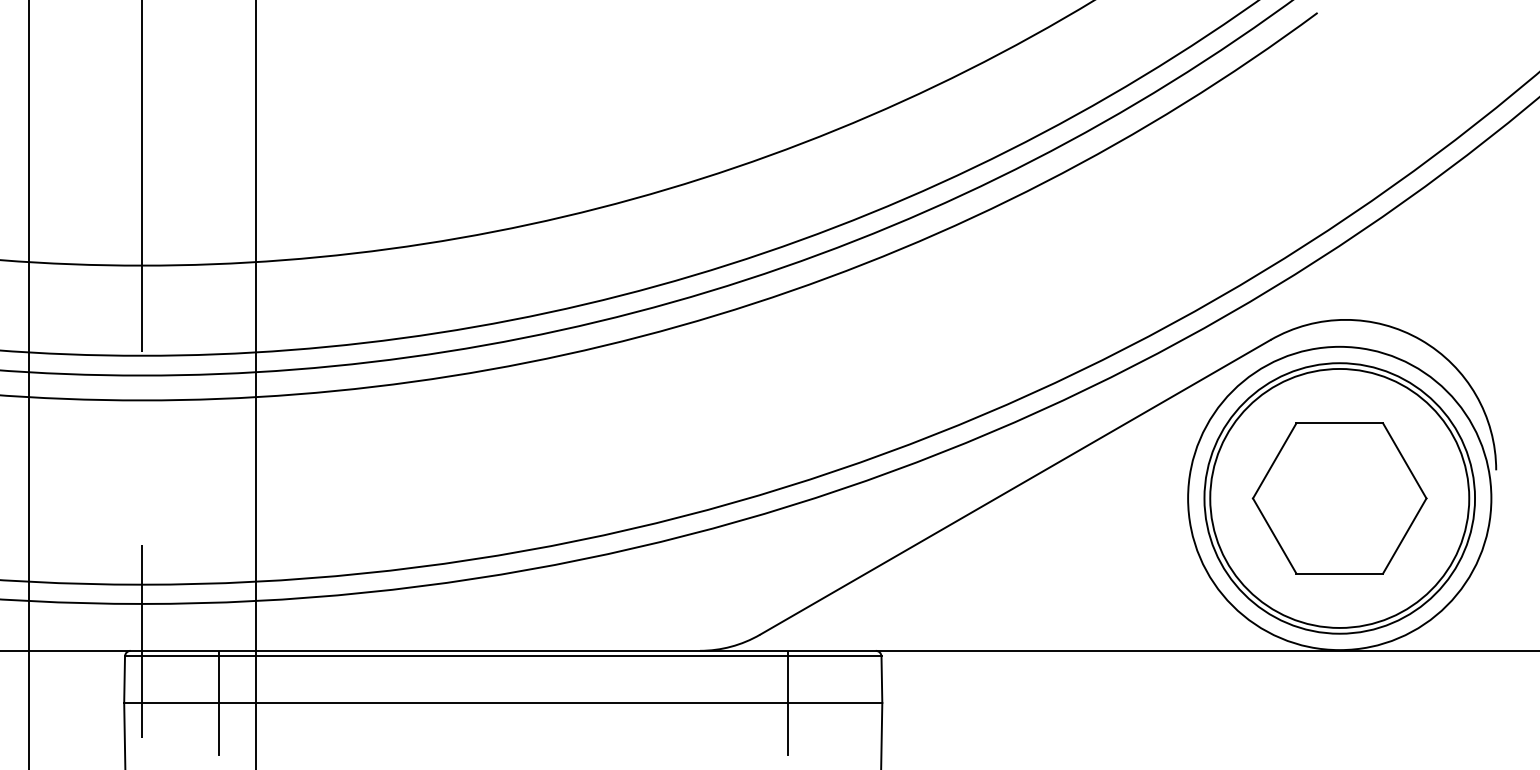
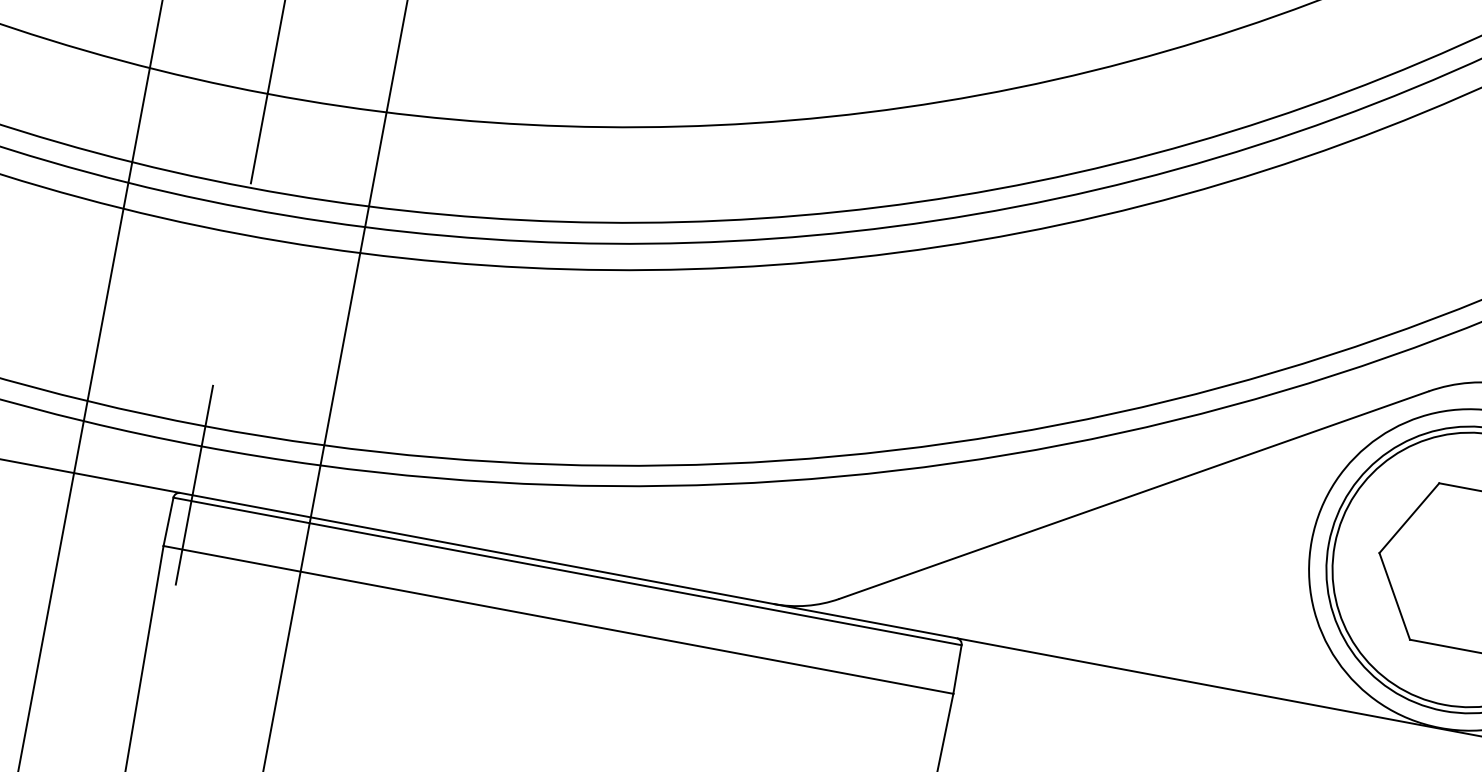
line: (218, 703) -> (261, 564), removed
line: (787, 703) -> (854, 675), removed

